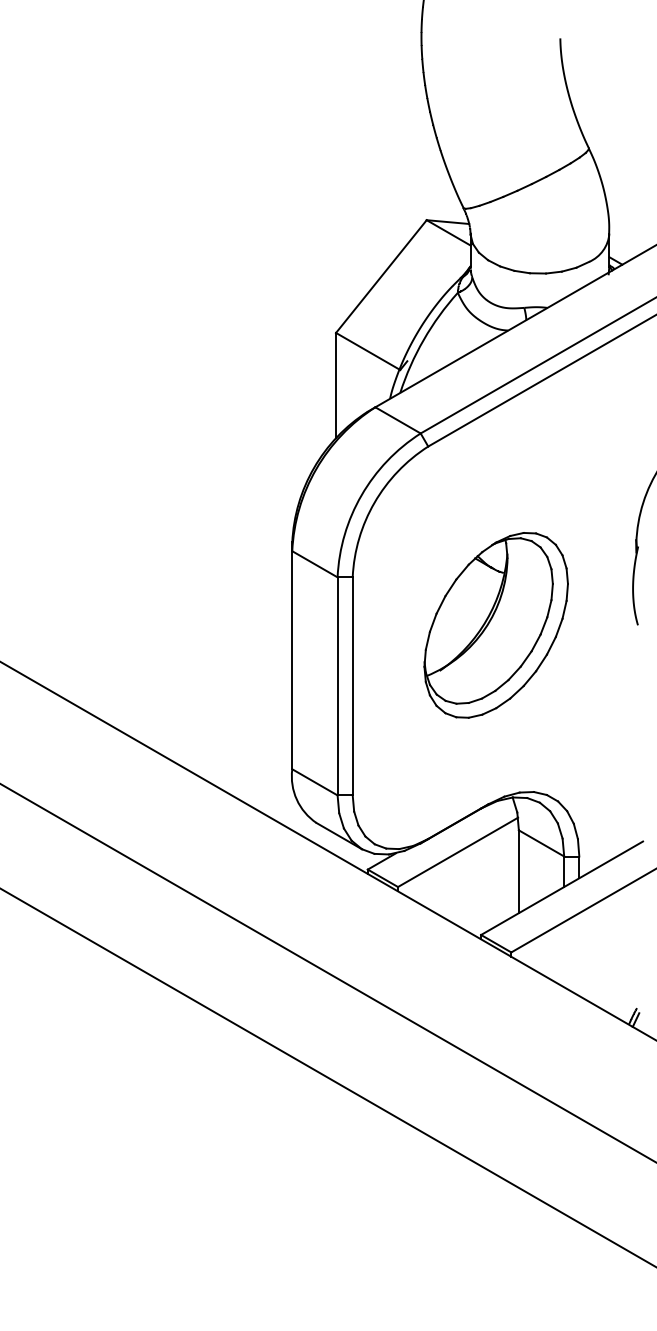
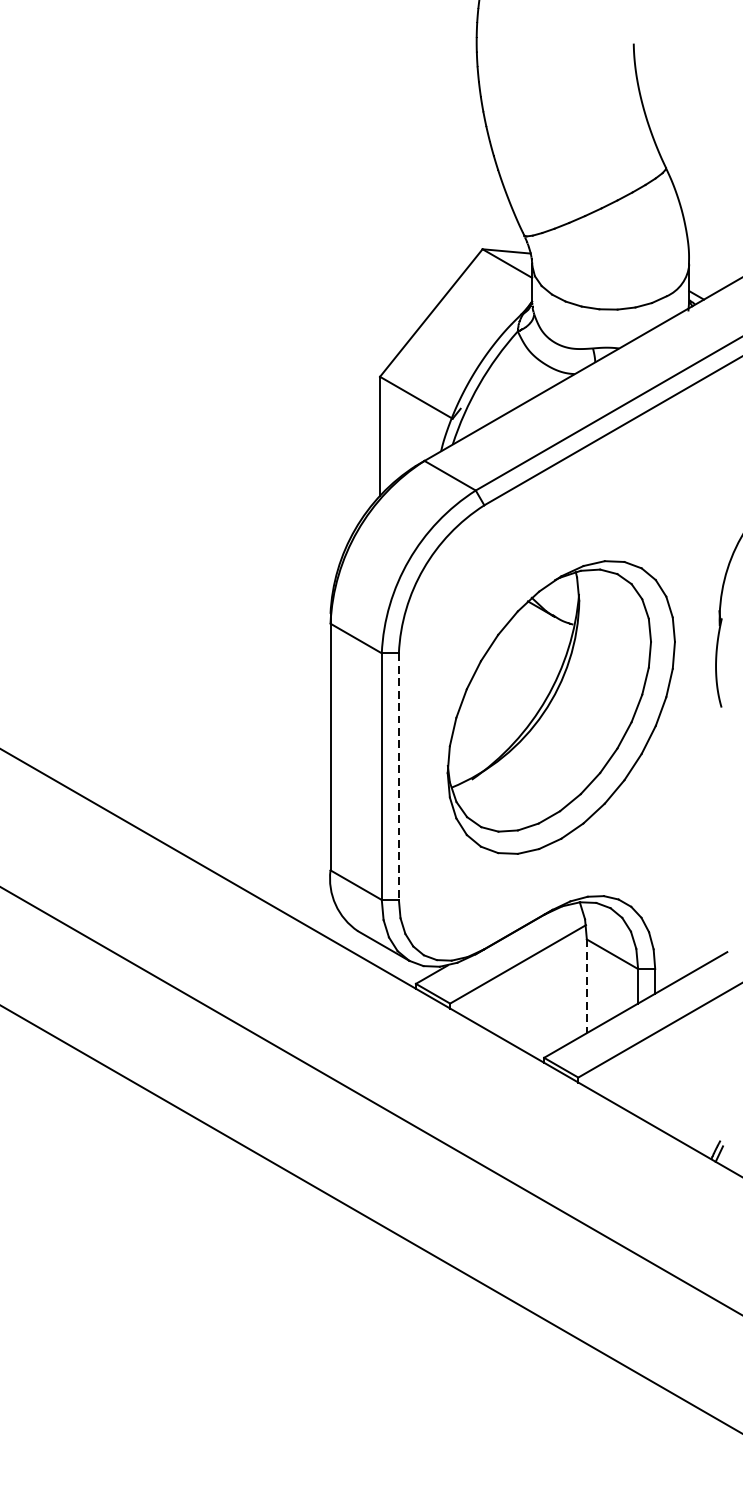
part: (495, 625) -> (560, 707), size x1.4
line: (352, 686) -> (398, 776), solid -> dashed
line: (518, 872) -> (586, 987), solid -> dashed

